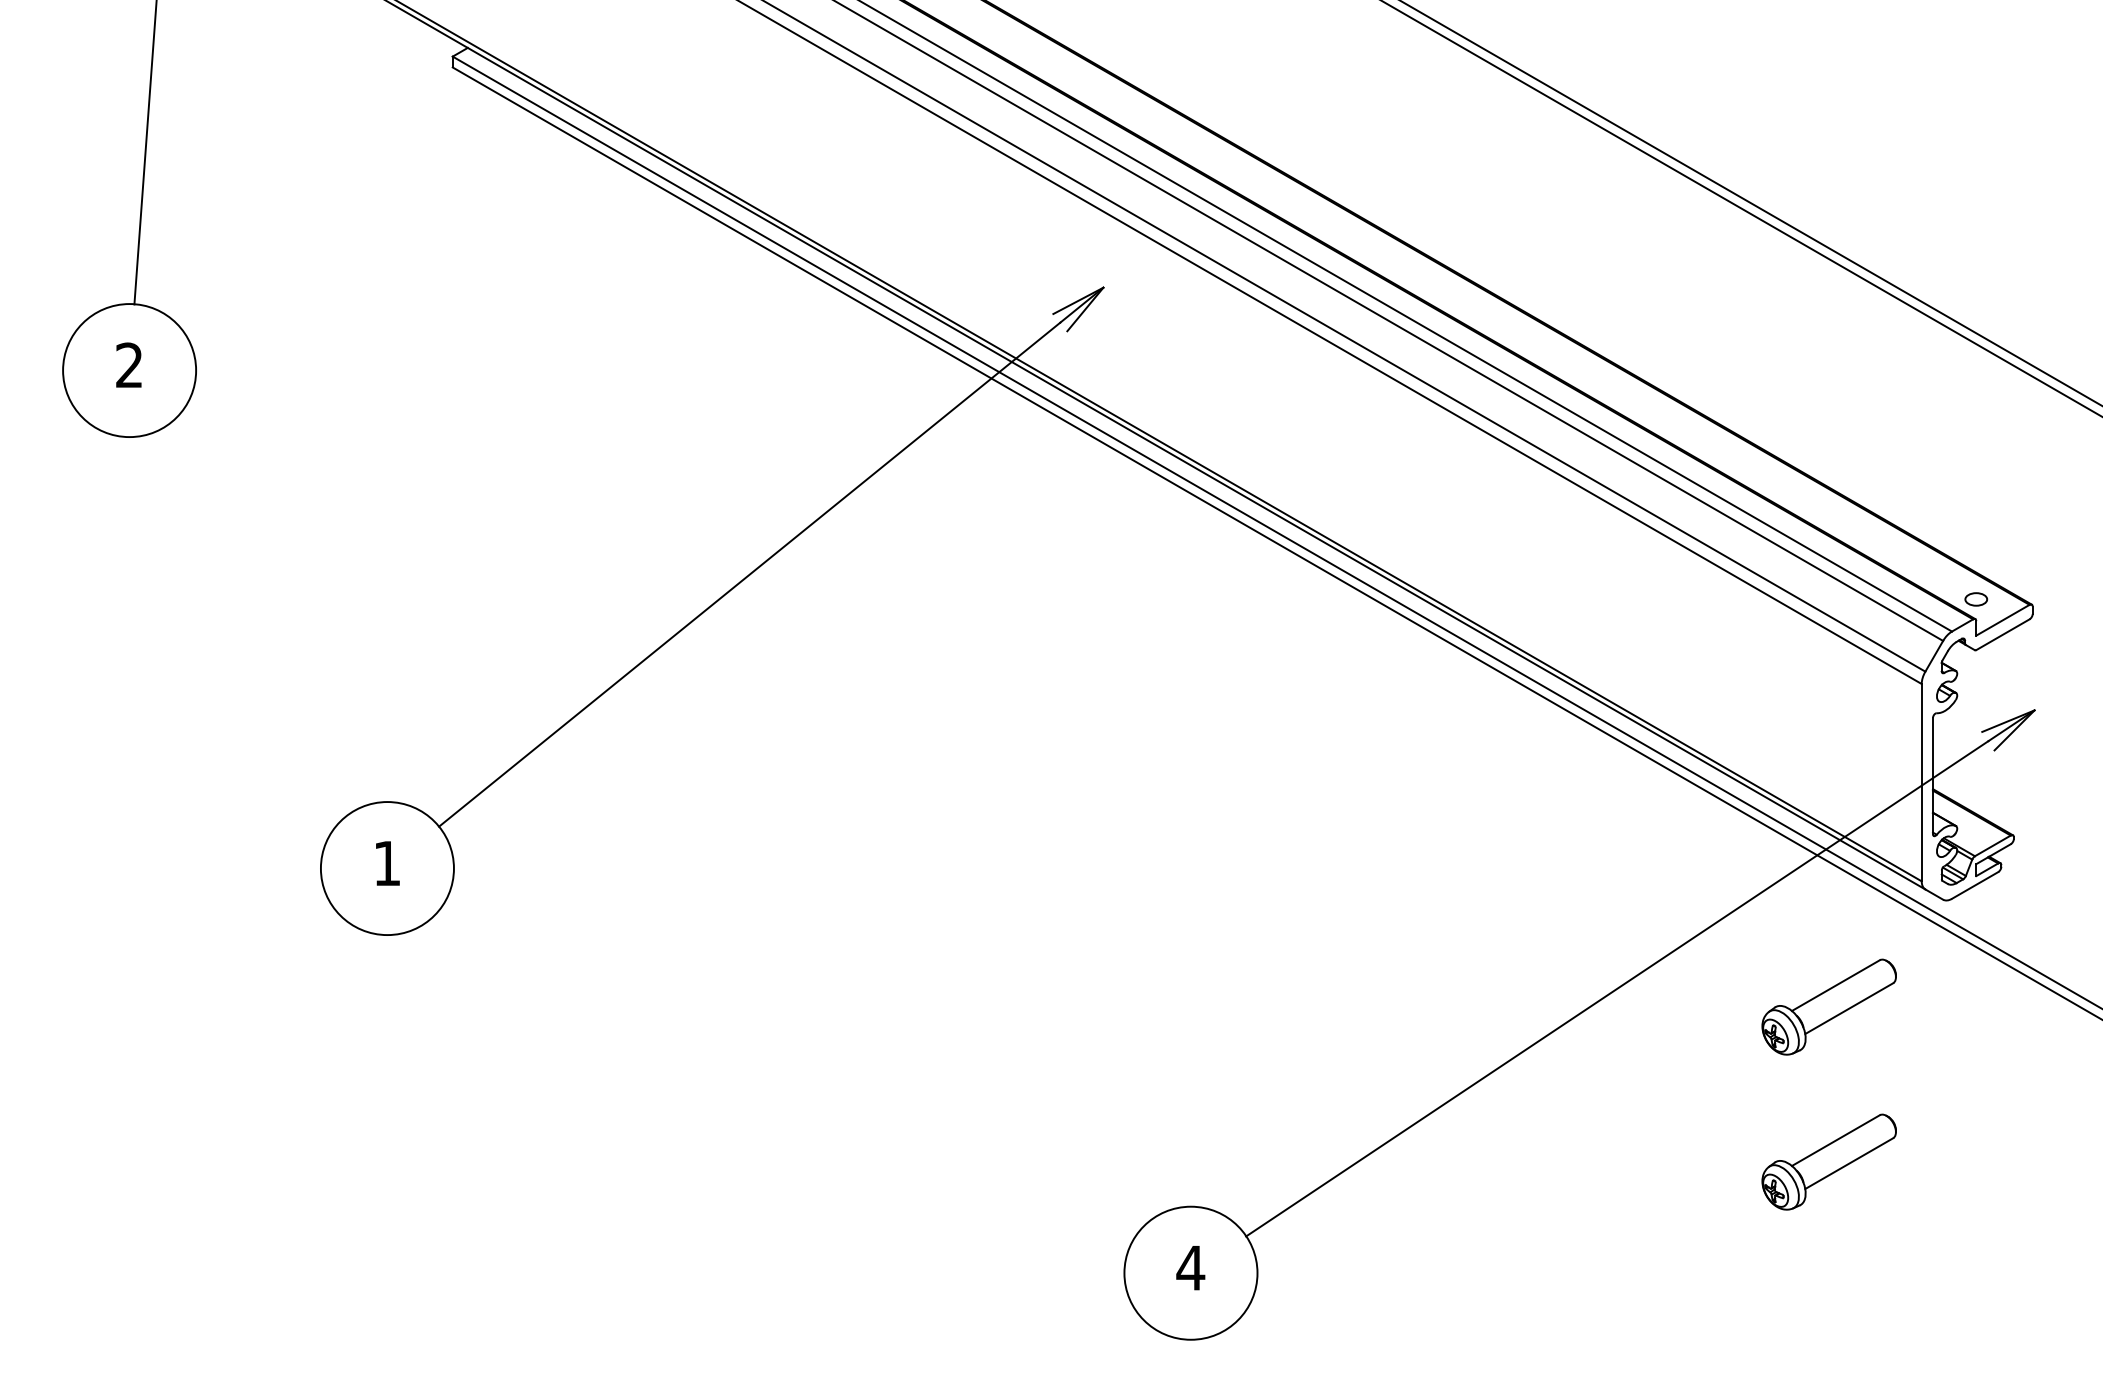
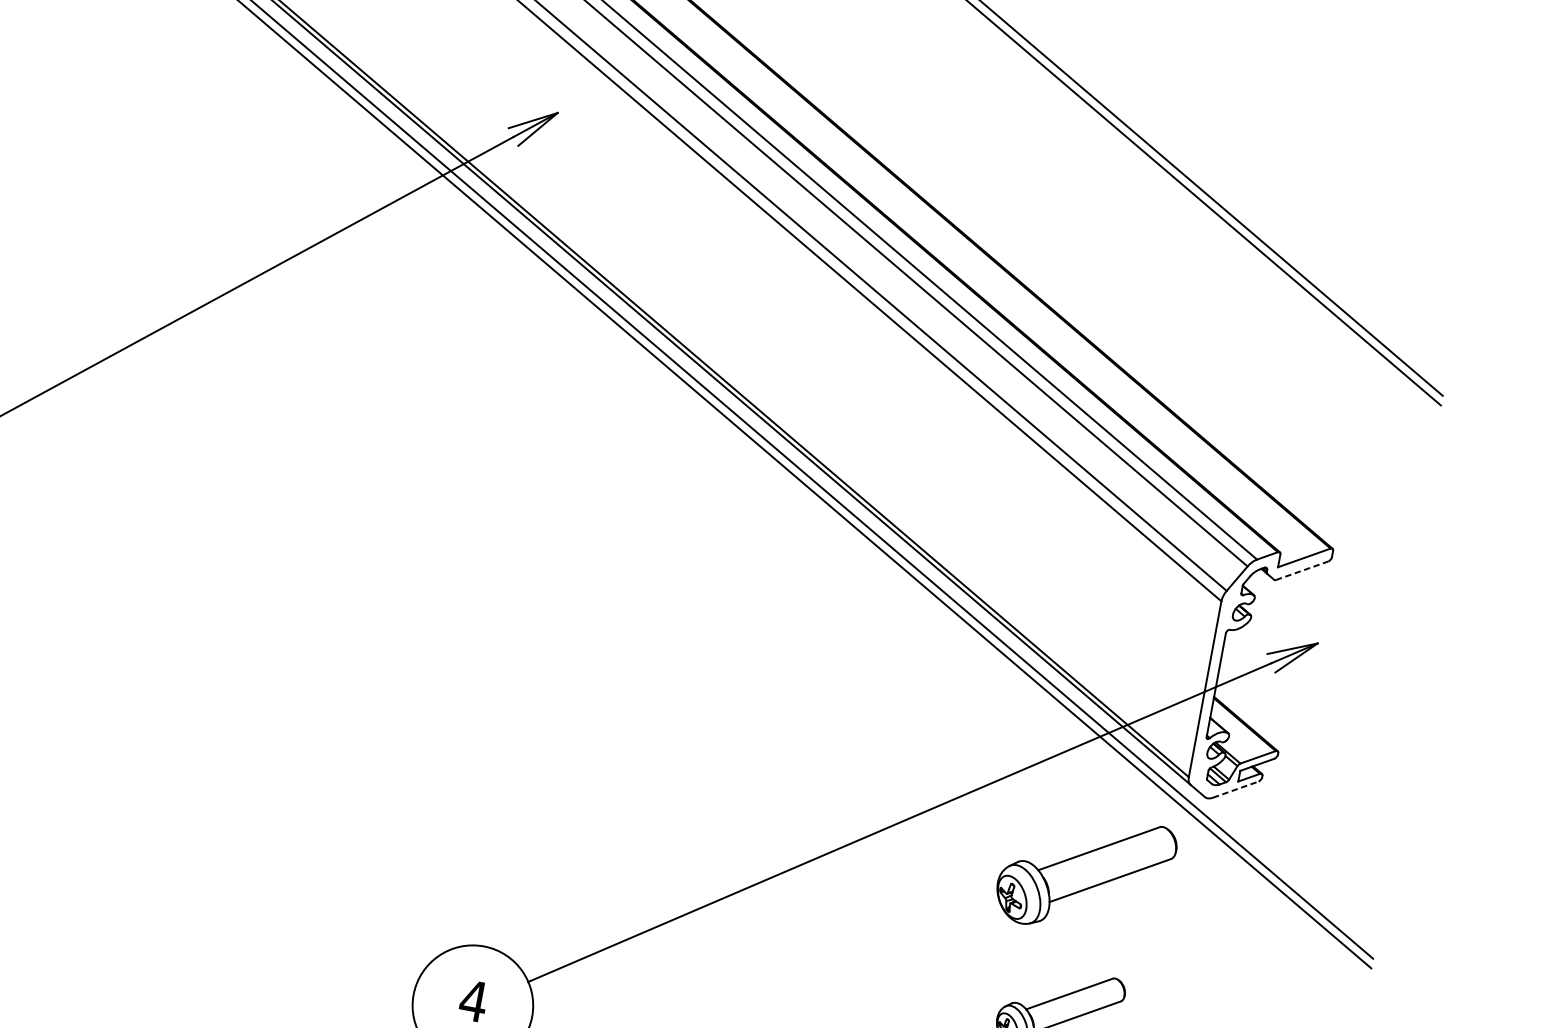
part: (1976, 599) -> (1284, 535), removed
line: (2003, 634) -> (1302, 570), solid -> dashed
line: (1975, 885) -> (1236, 789), solid -> dashed
part: (1828, 1006) -> (1085, 873), size x1.4

